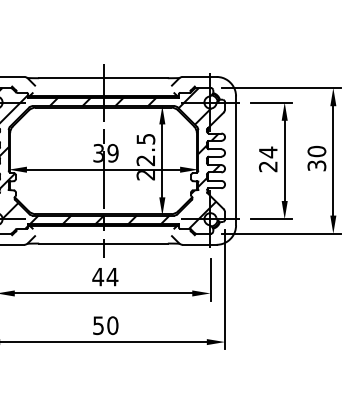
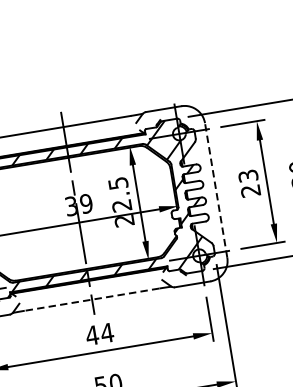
text: (267, 152) -> (247, 176), 24 -> 23
line: (236, 160) -> (216, 189), solid -> dashed
line: (103, 243) -> (92, 299), solid -> dashed

